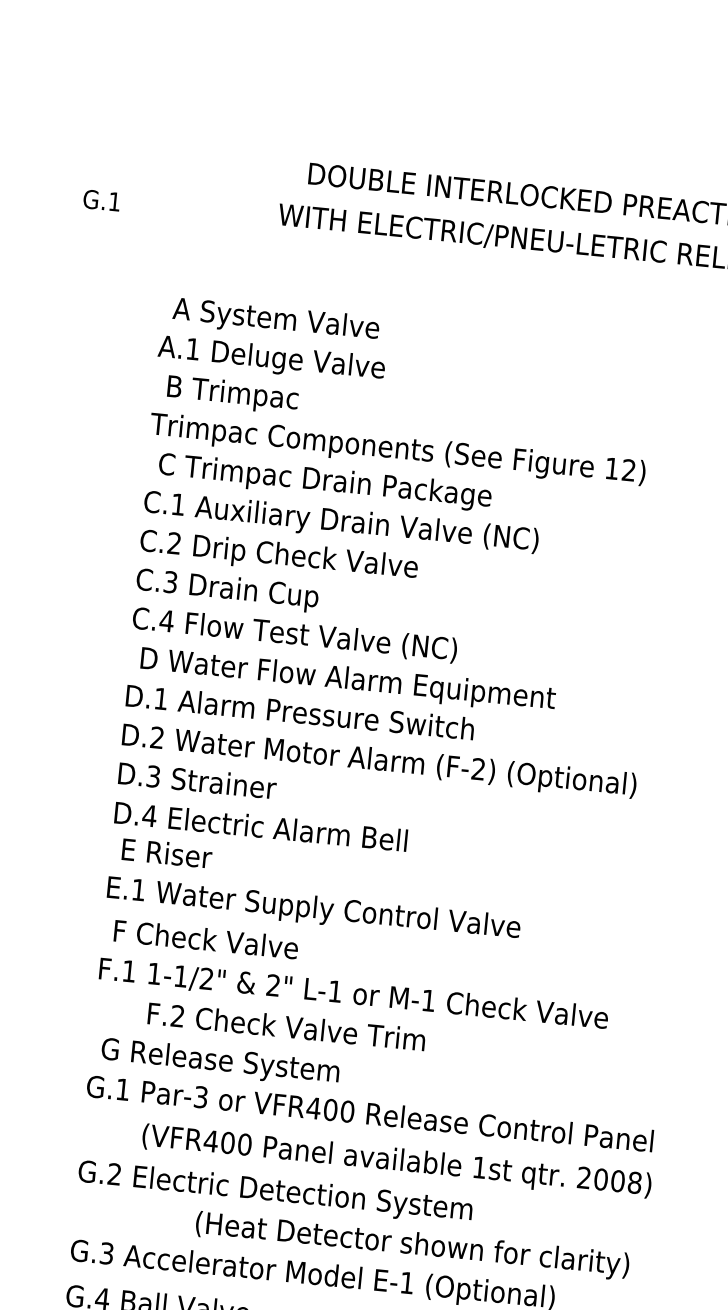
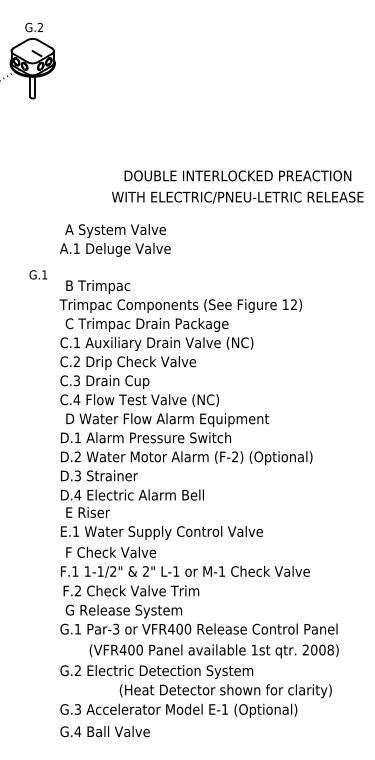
text: (102, 199) -> (38, 274), moved
text: (273, 340) -> (115, 240), moved
text: (287, 1025) -> (131, 590), moved

